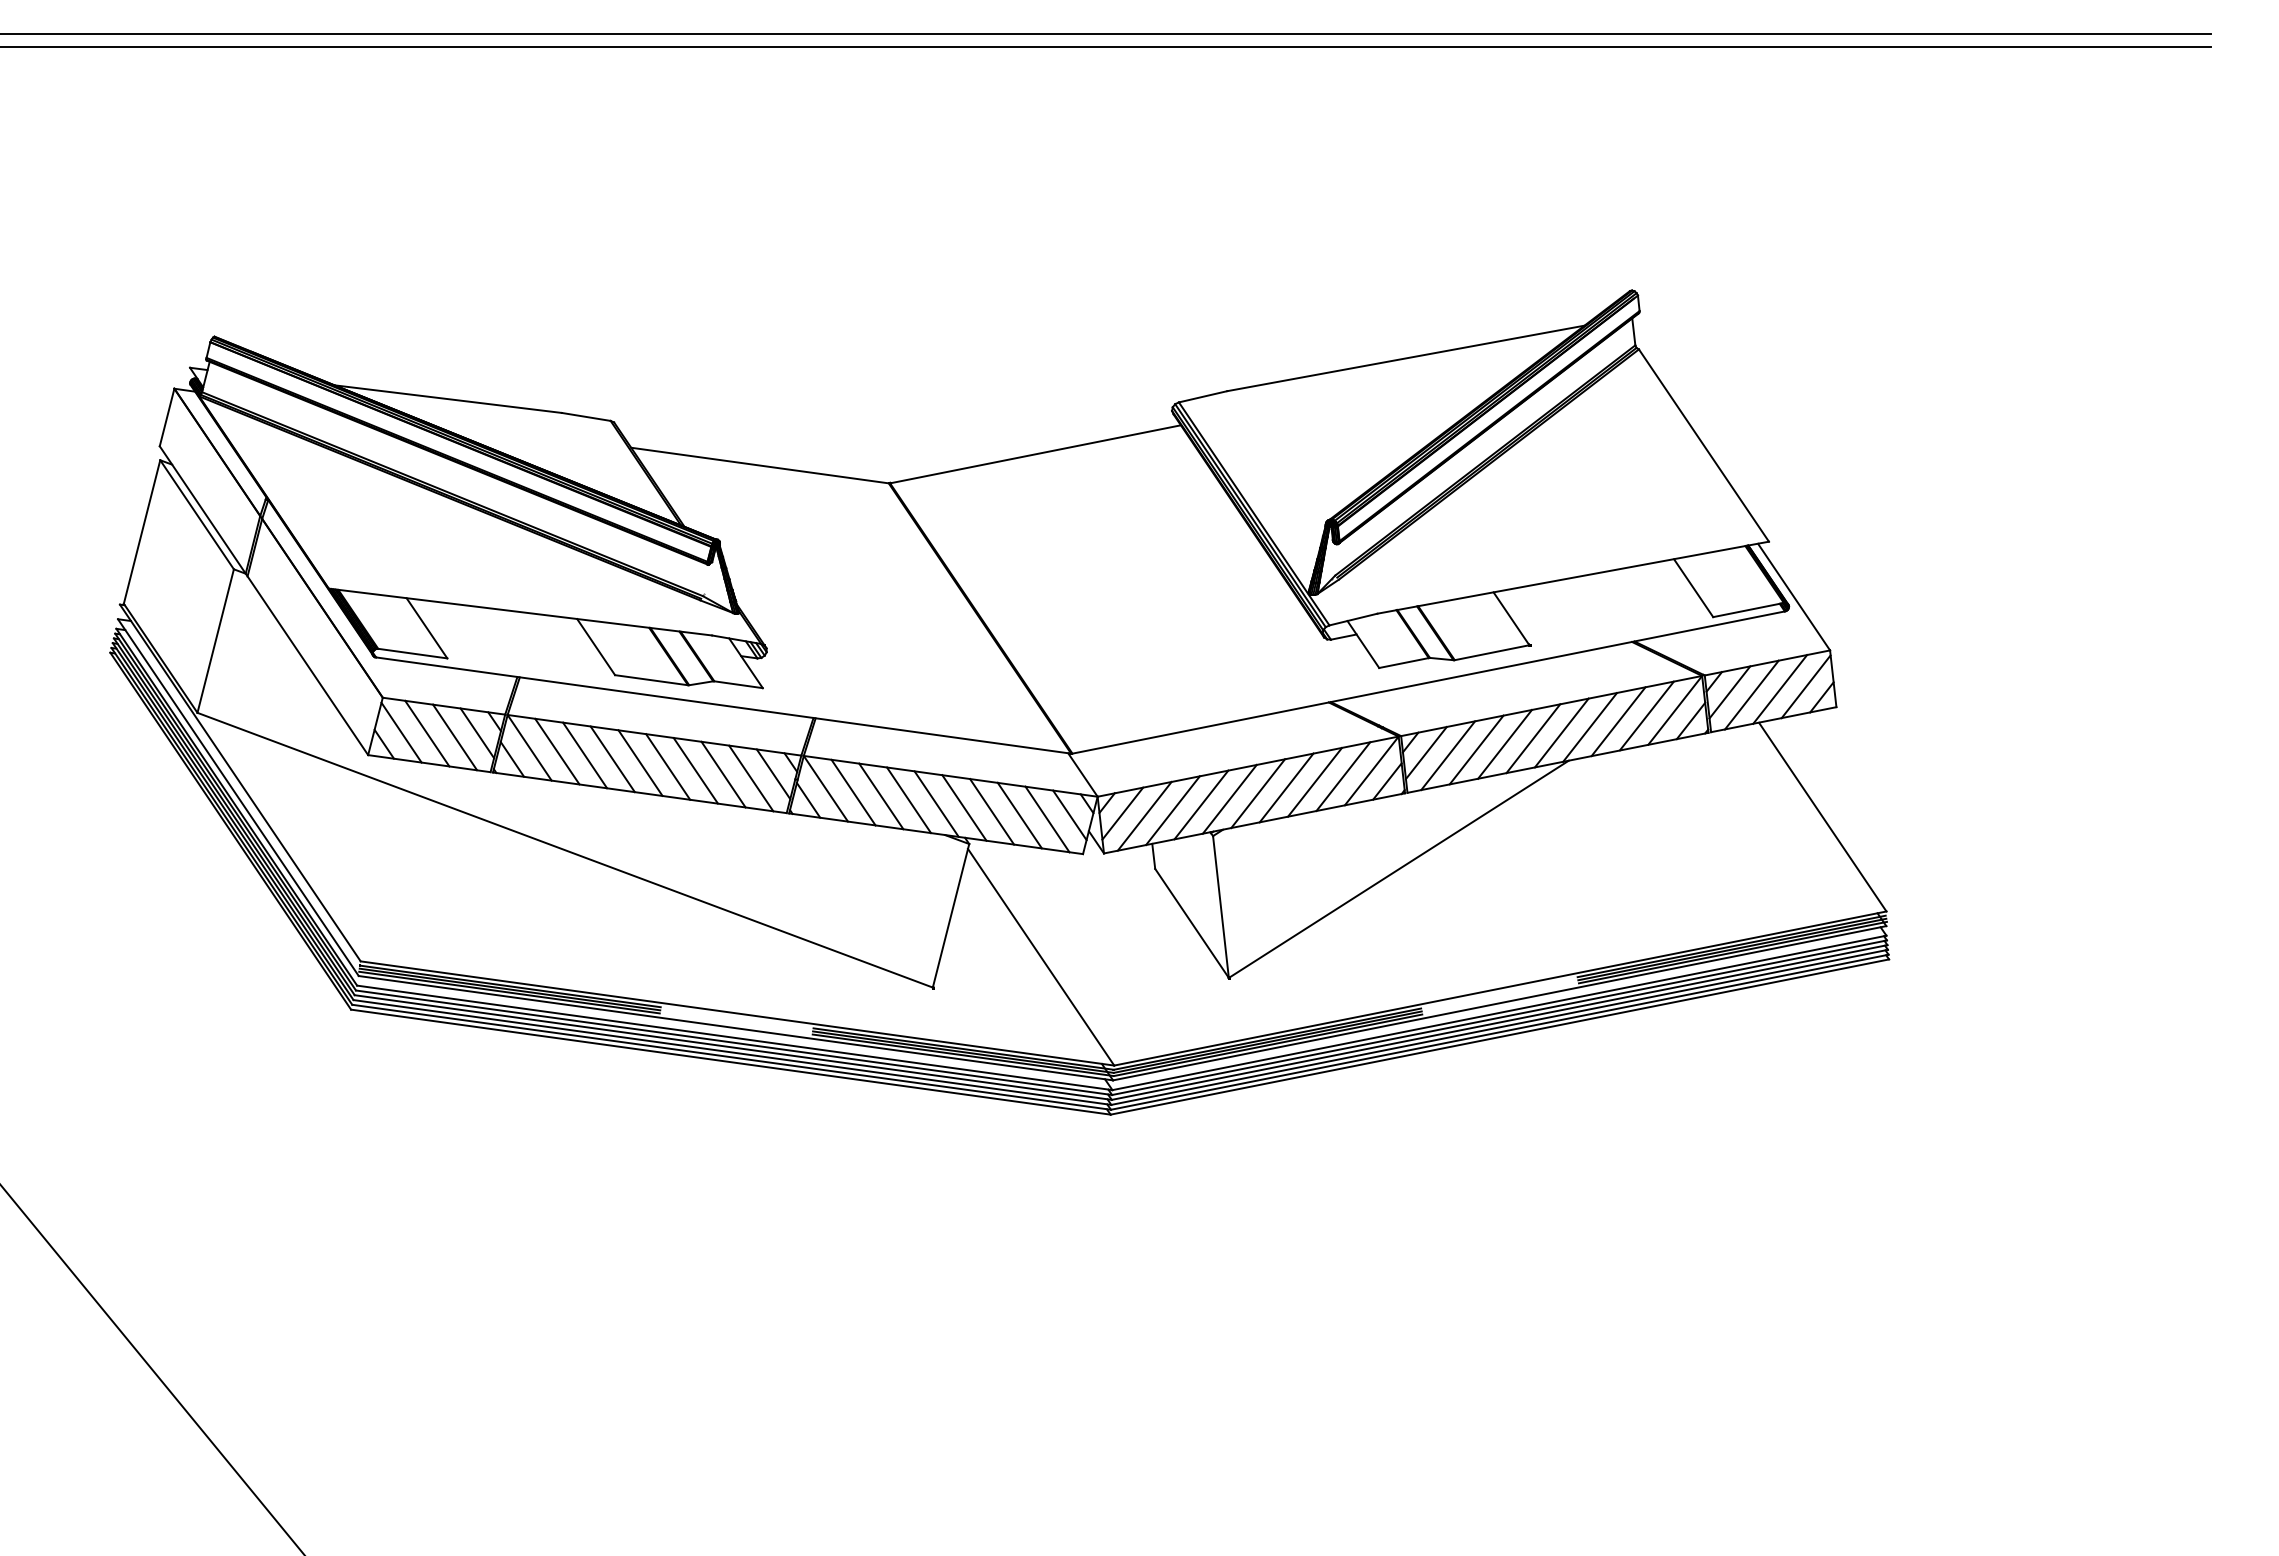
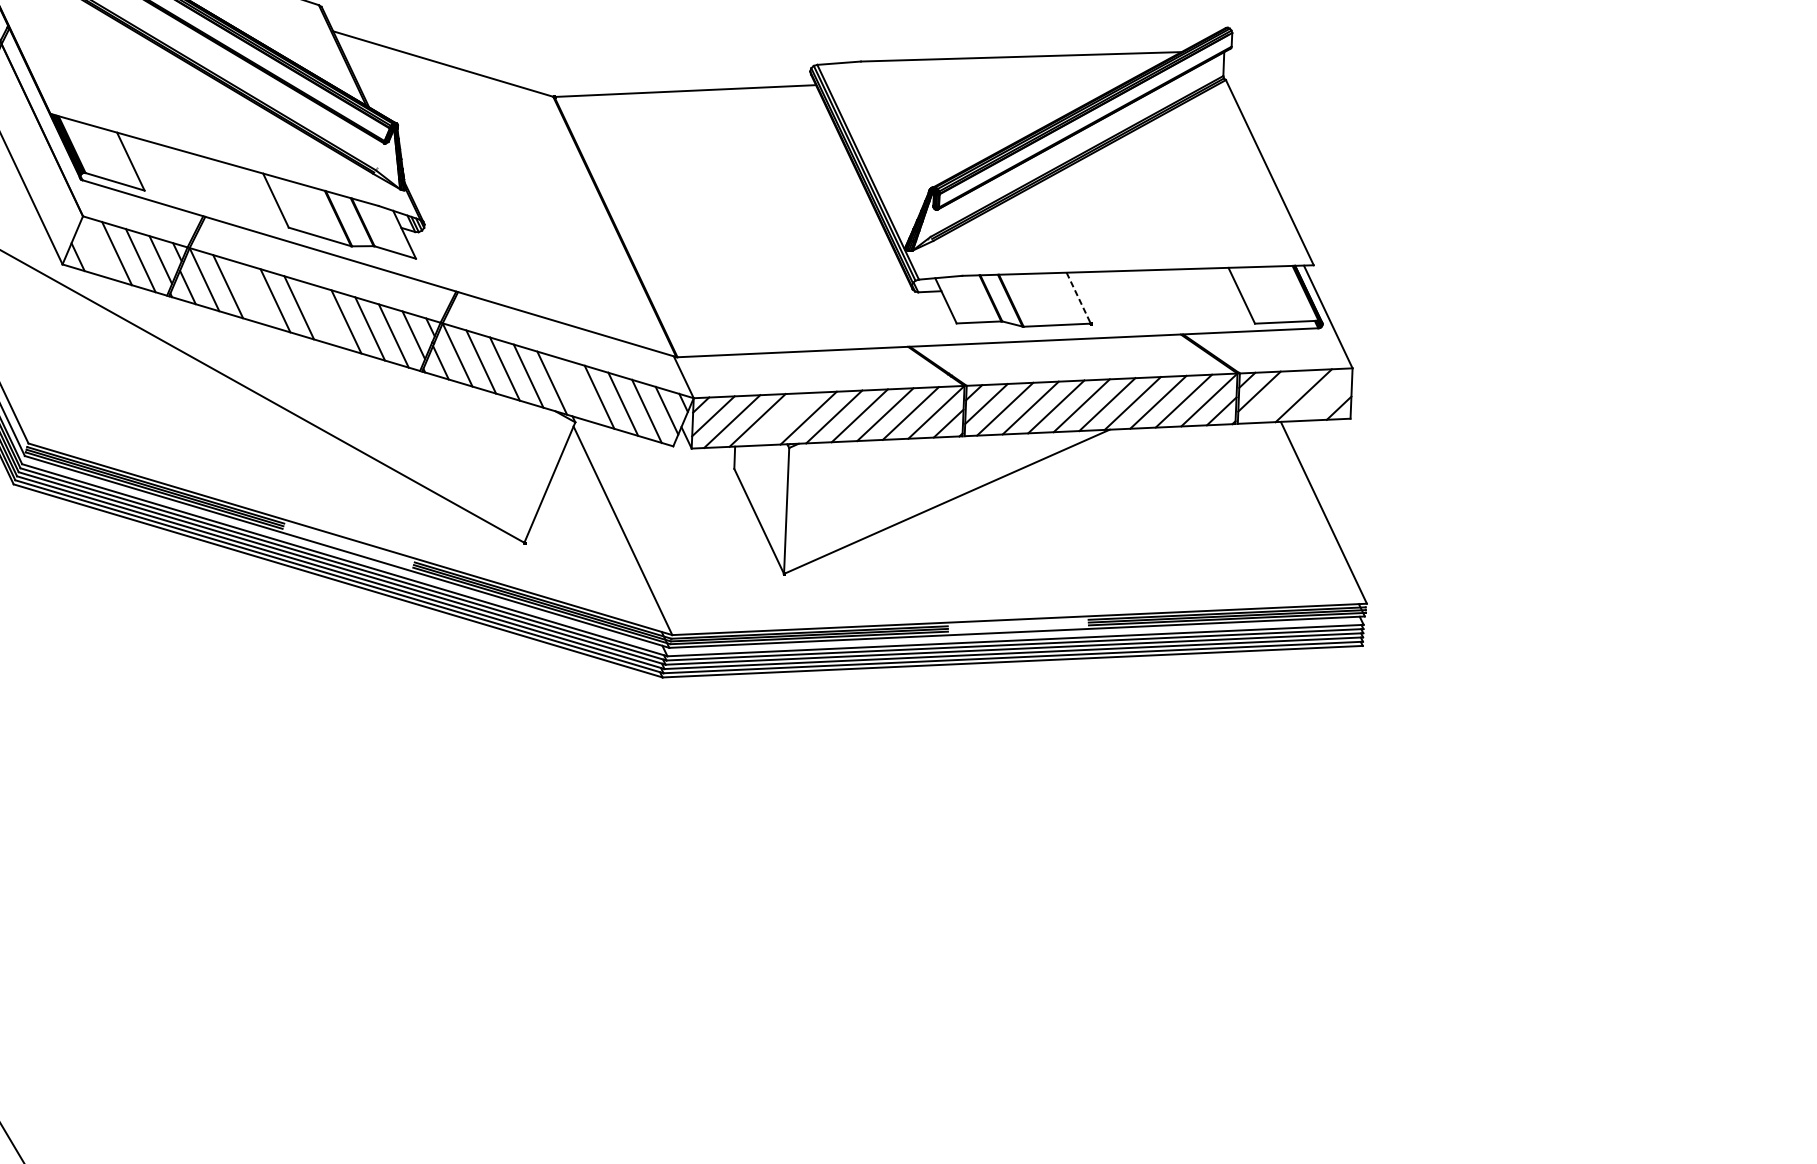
line: (1511, 618) -> (1078, 297), solid -> dashed
line: (1805, 686) -> (1326, 396), removed
line: (1751, 694) -> (1278, 396), removed
line: (401, 732) -> (94, 249), removed
line: (585, 755) -> (252, 293), removed
line: (668, 766) -> (323, 314), removed
line: (1201, 804) -> (783, 418), removed
line: (964, 807) -> (576, 389), removed

